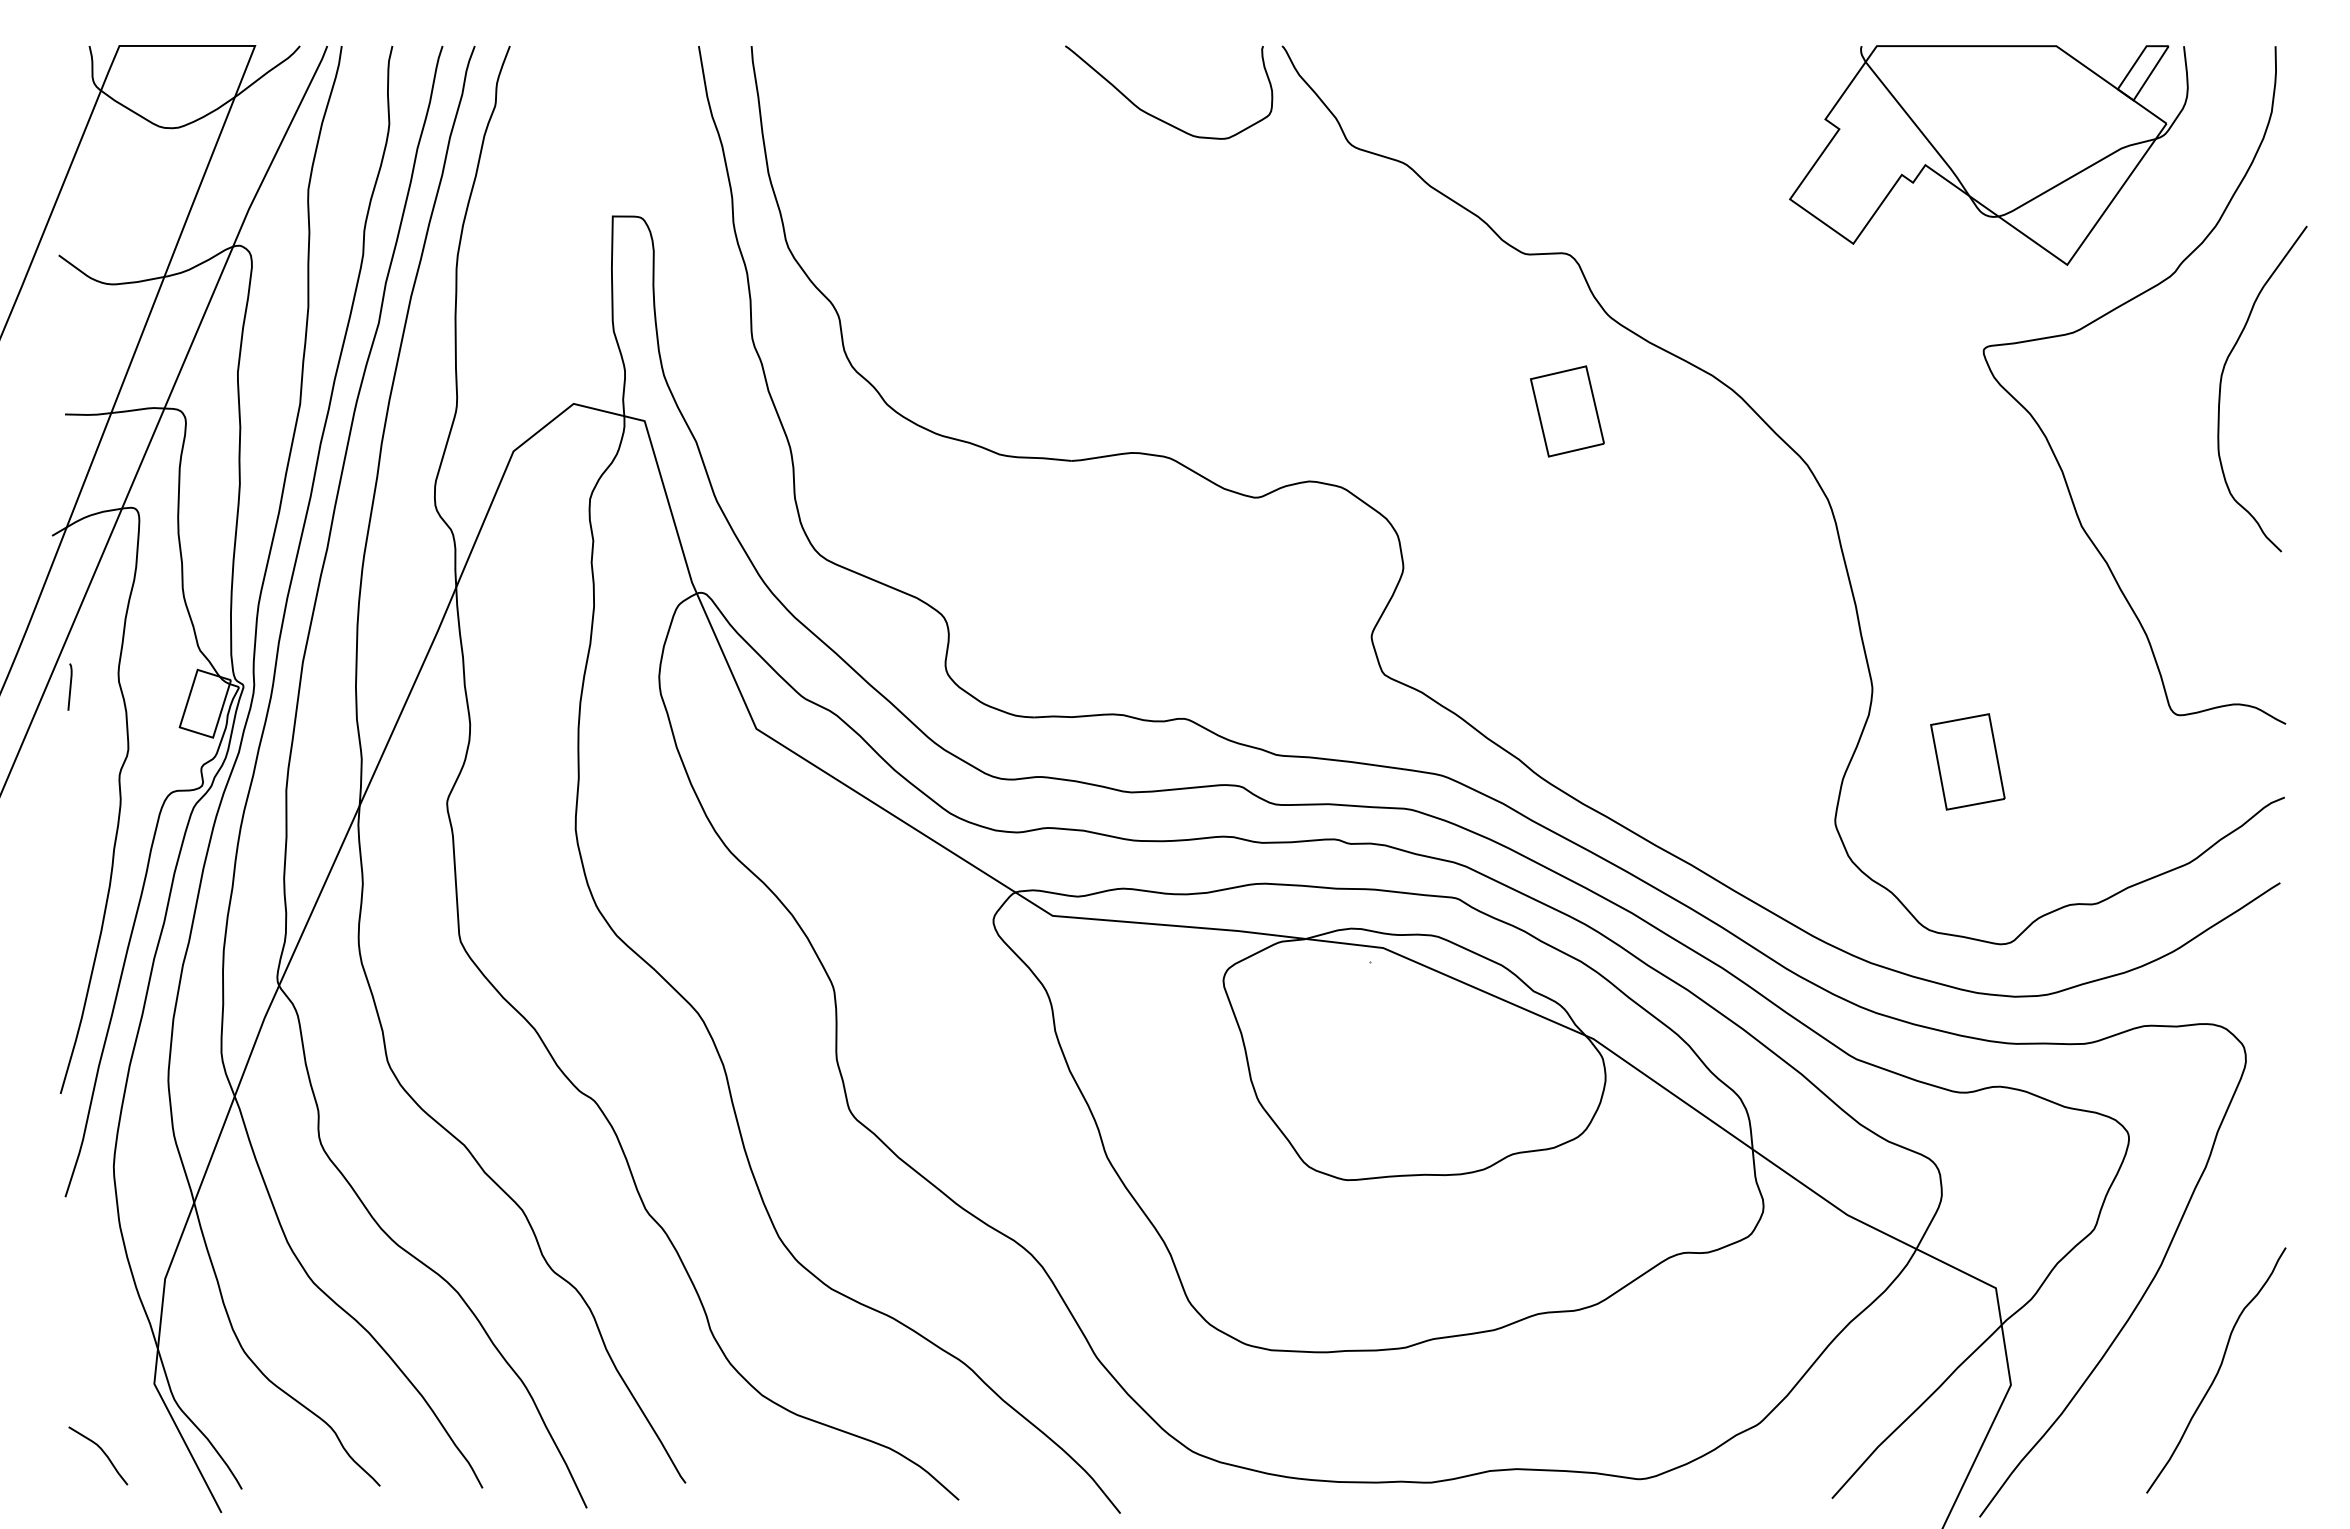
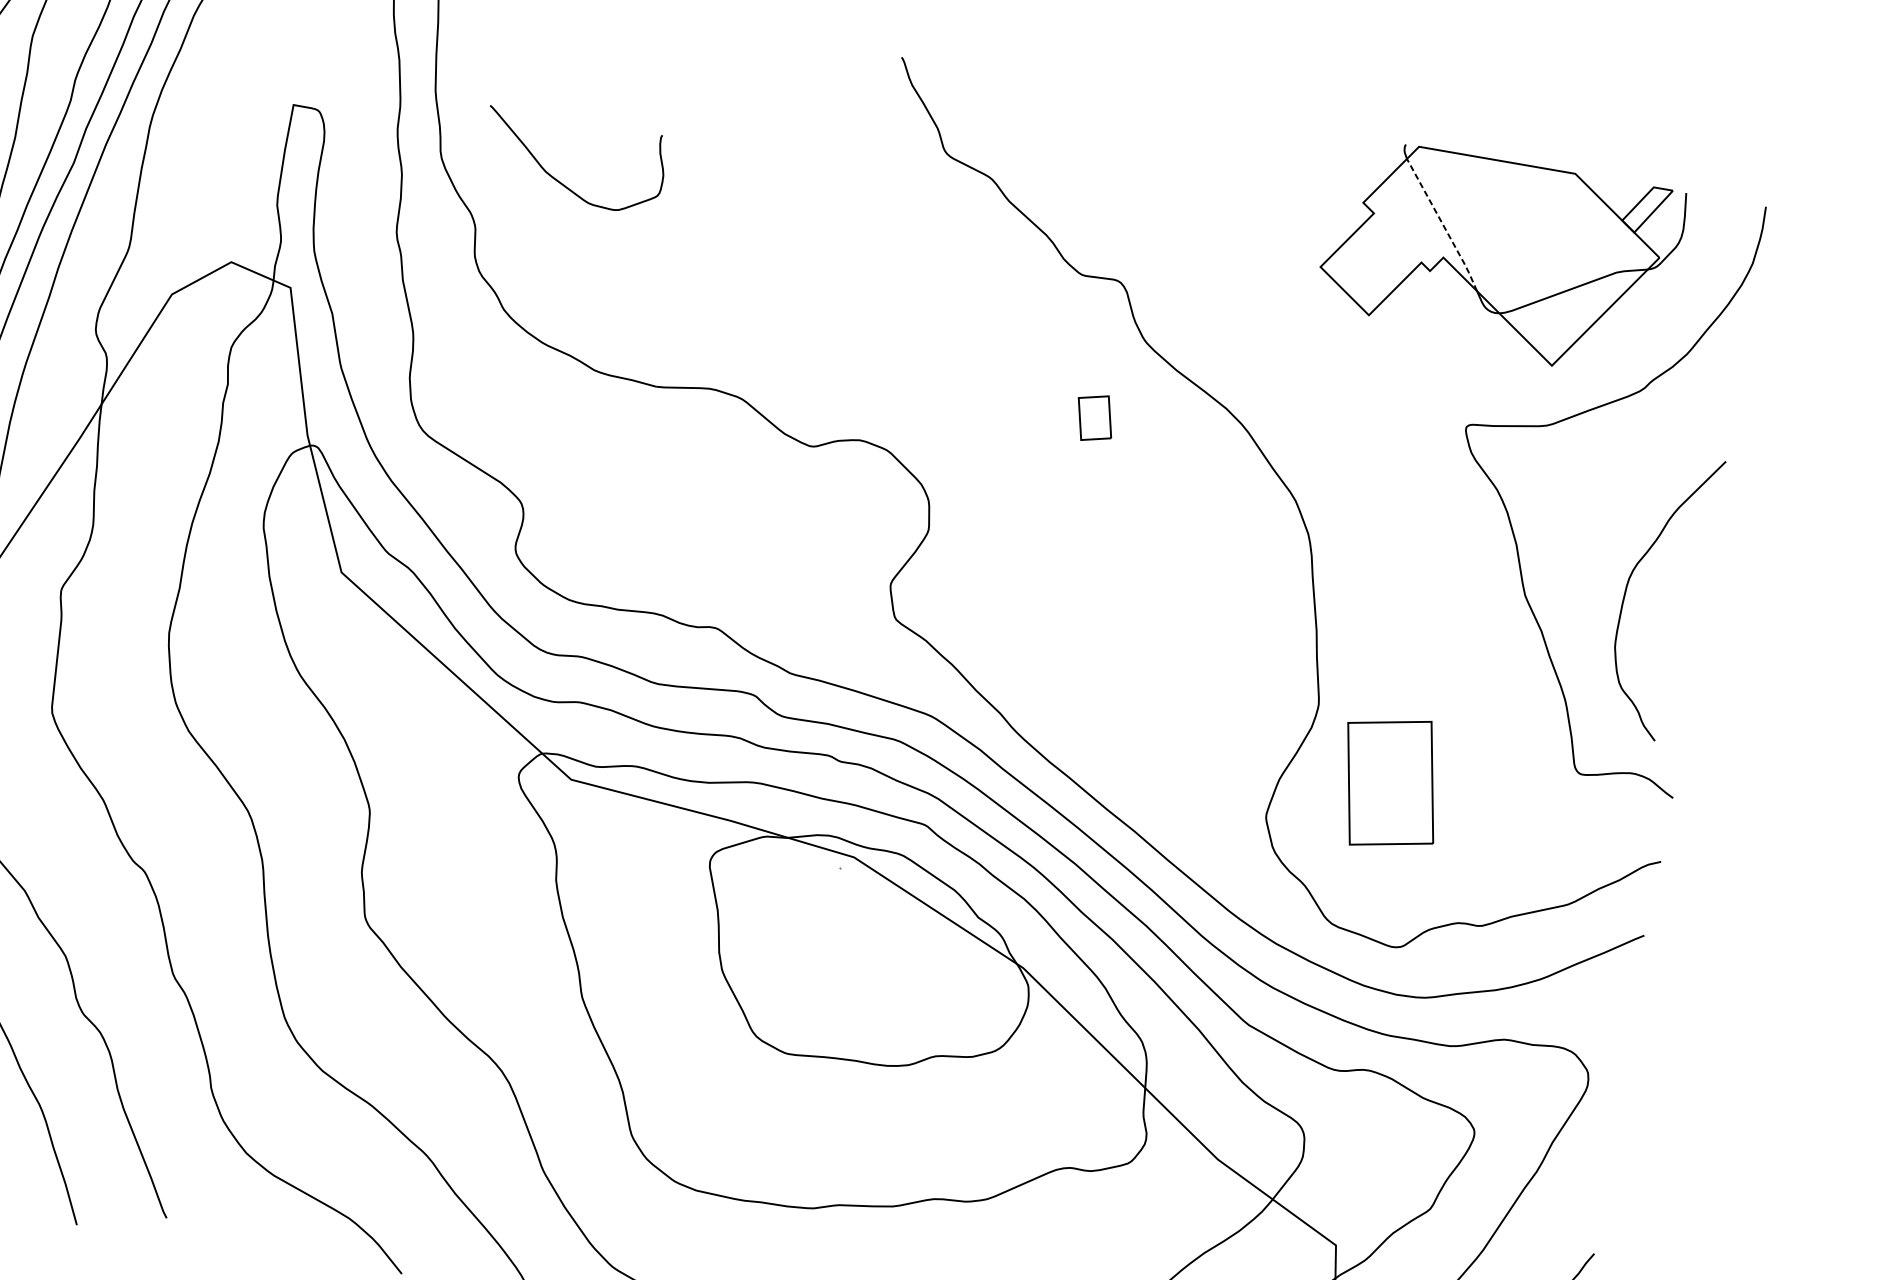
curve: (1157, 117) -> (559, 181), moved
line: (1919, 129) -> (1443, 225), solid -> dashed
curve: (2221, 387) -> (1627, 589), moved
part: (1567, 411) -> (1094, 418), size x0.6
part: (1967, 761) -> (1390, 782), size x1.6

